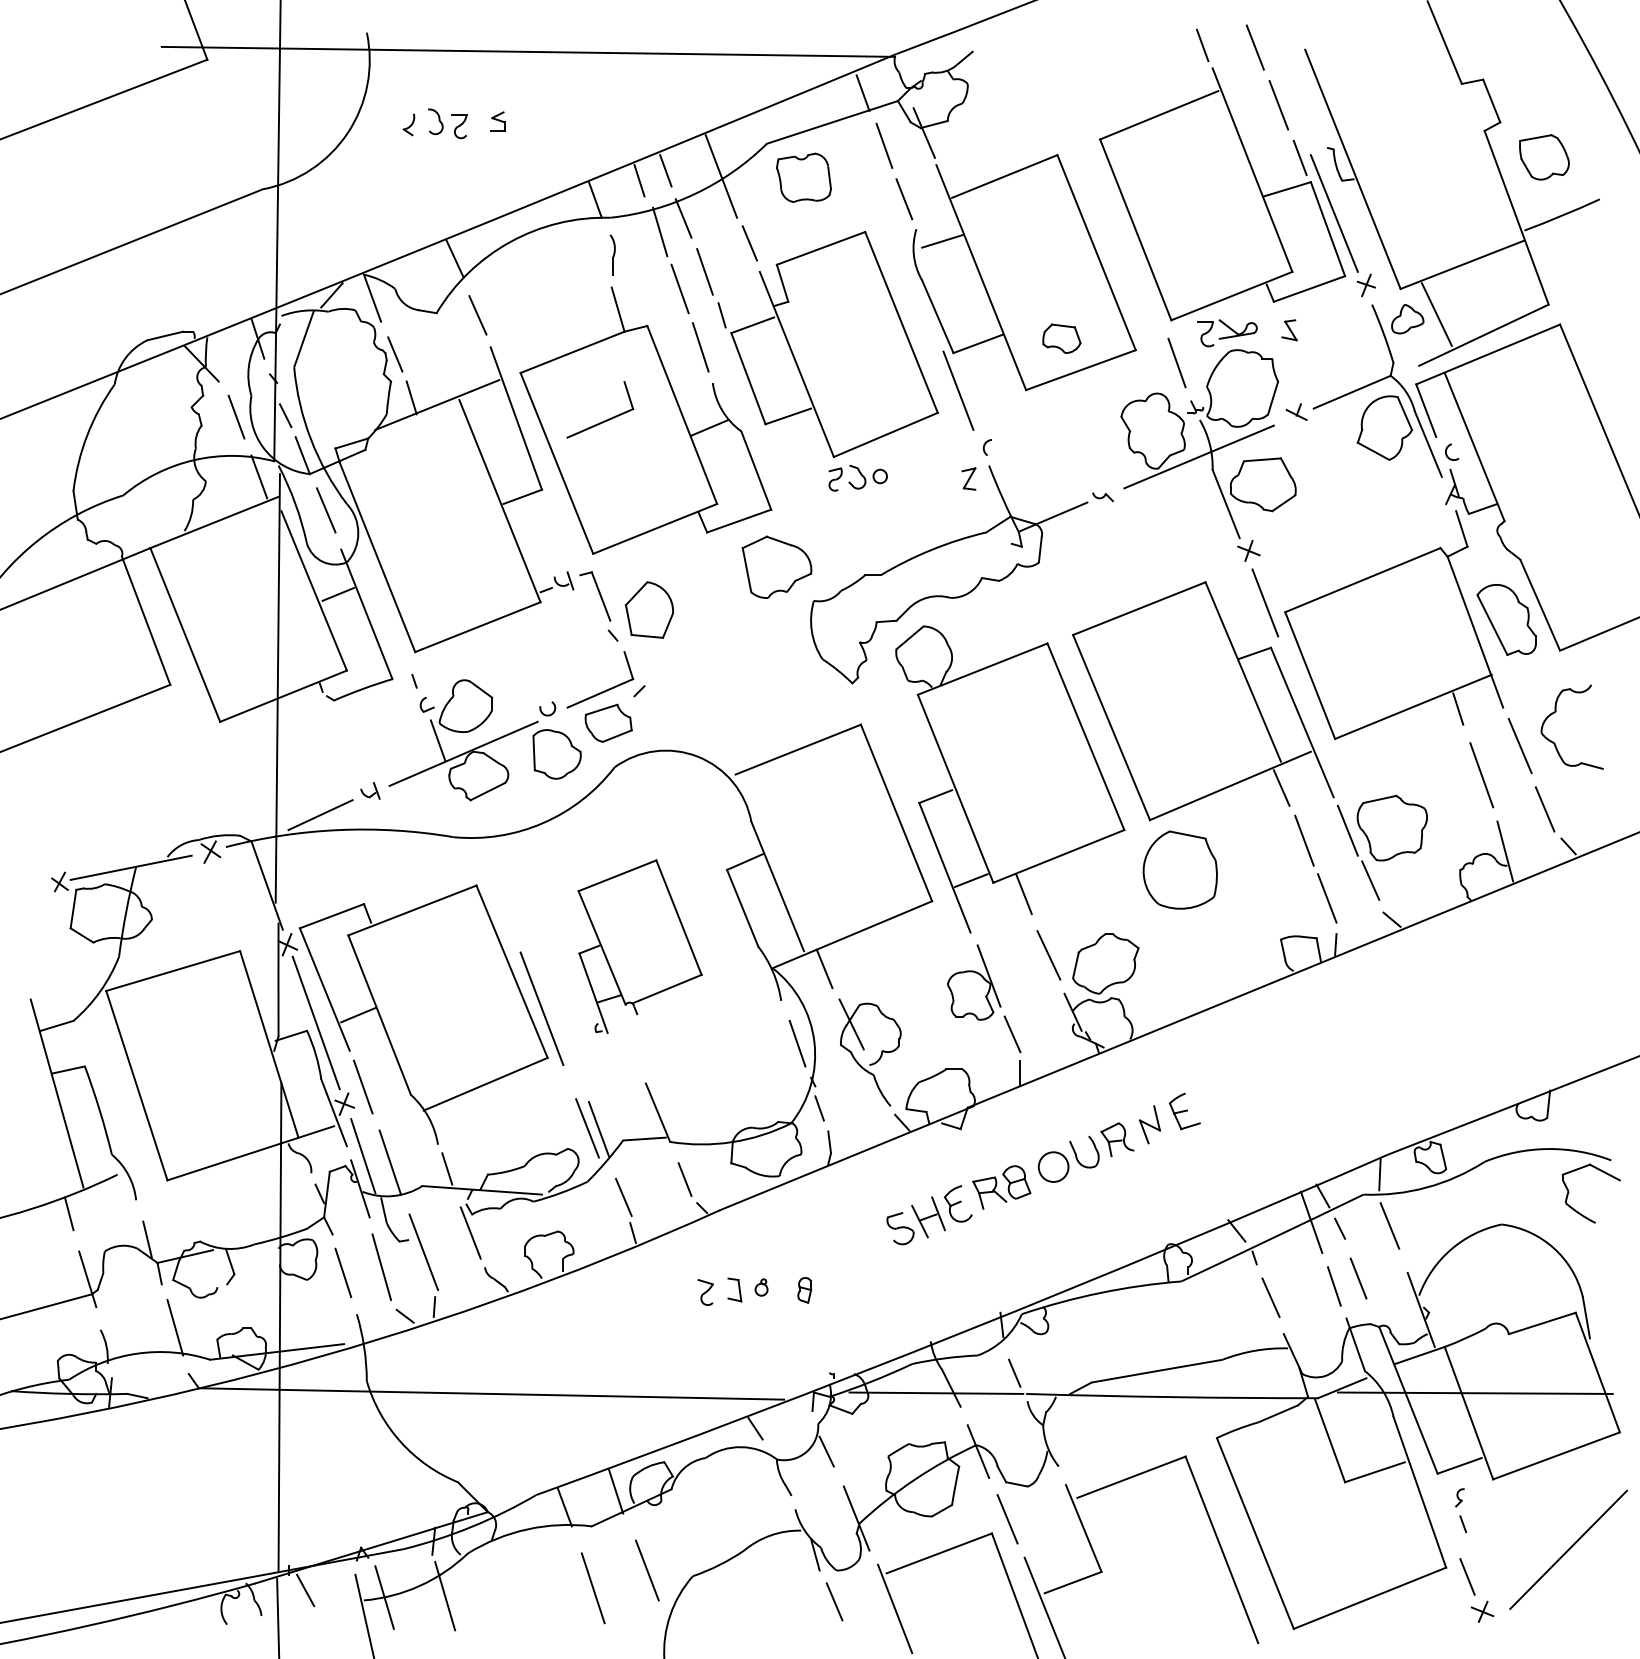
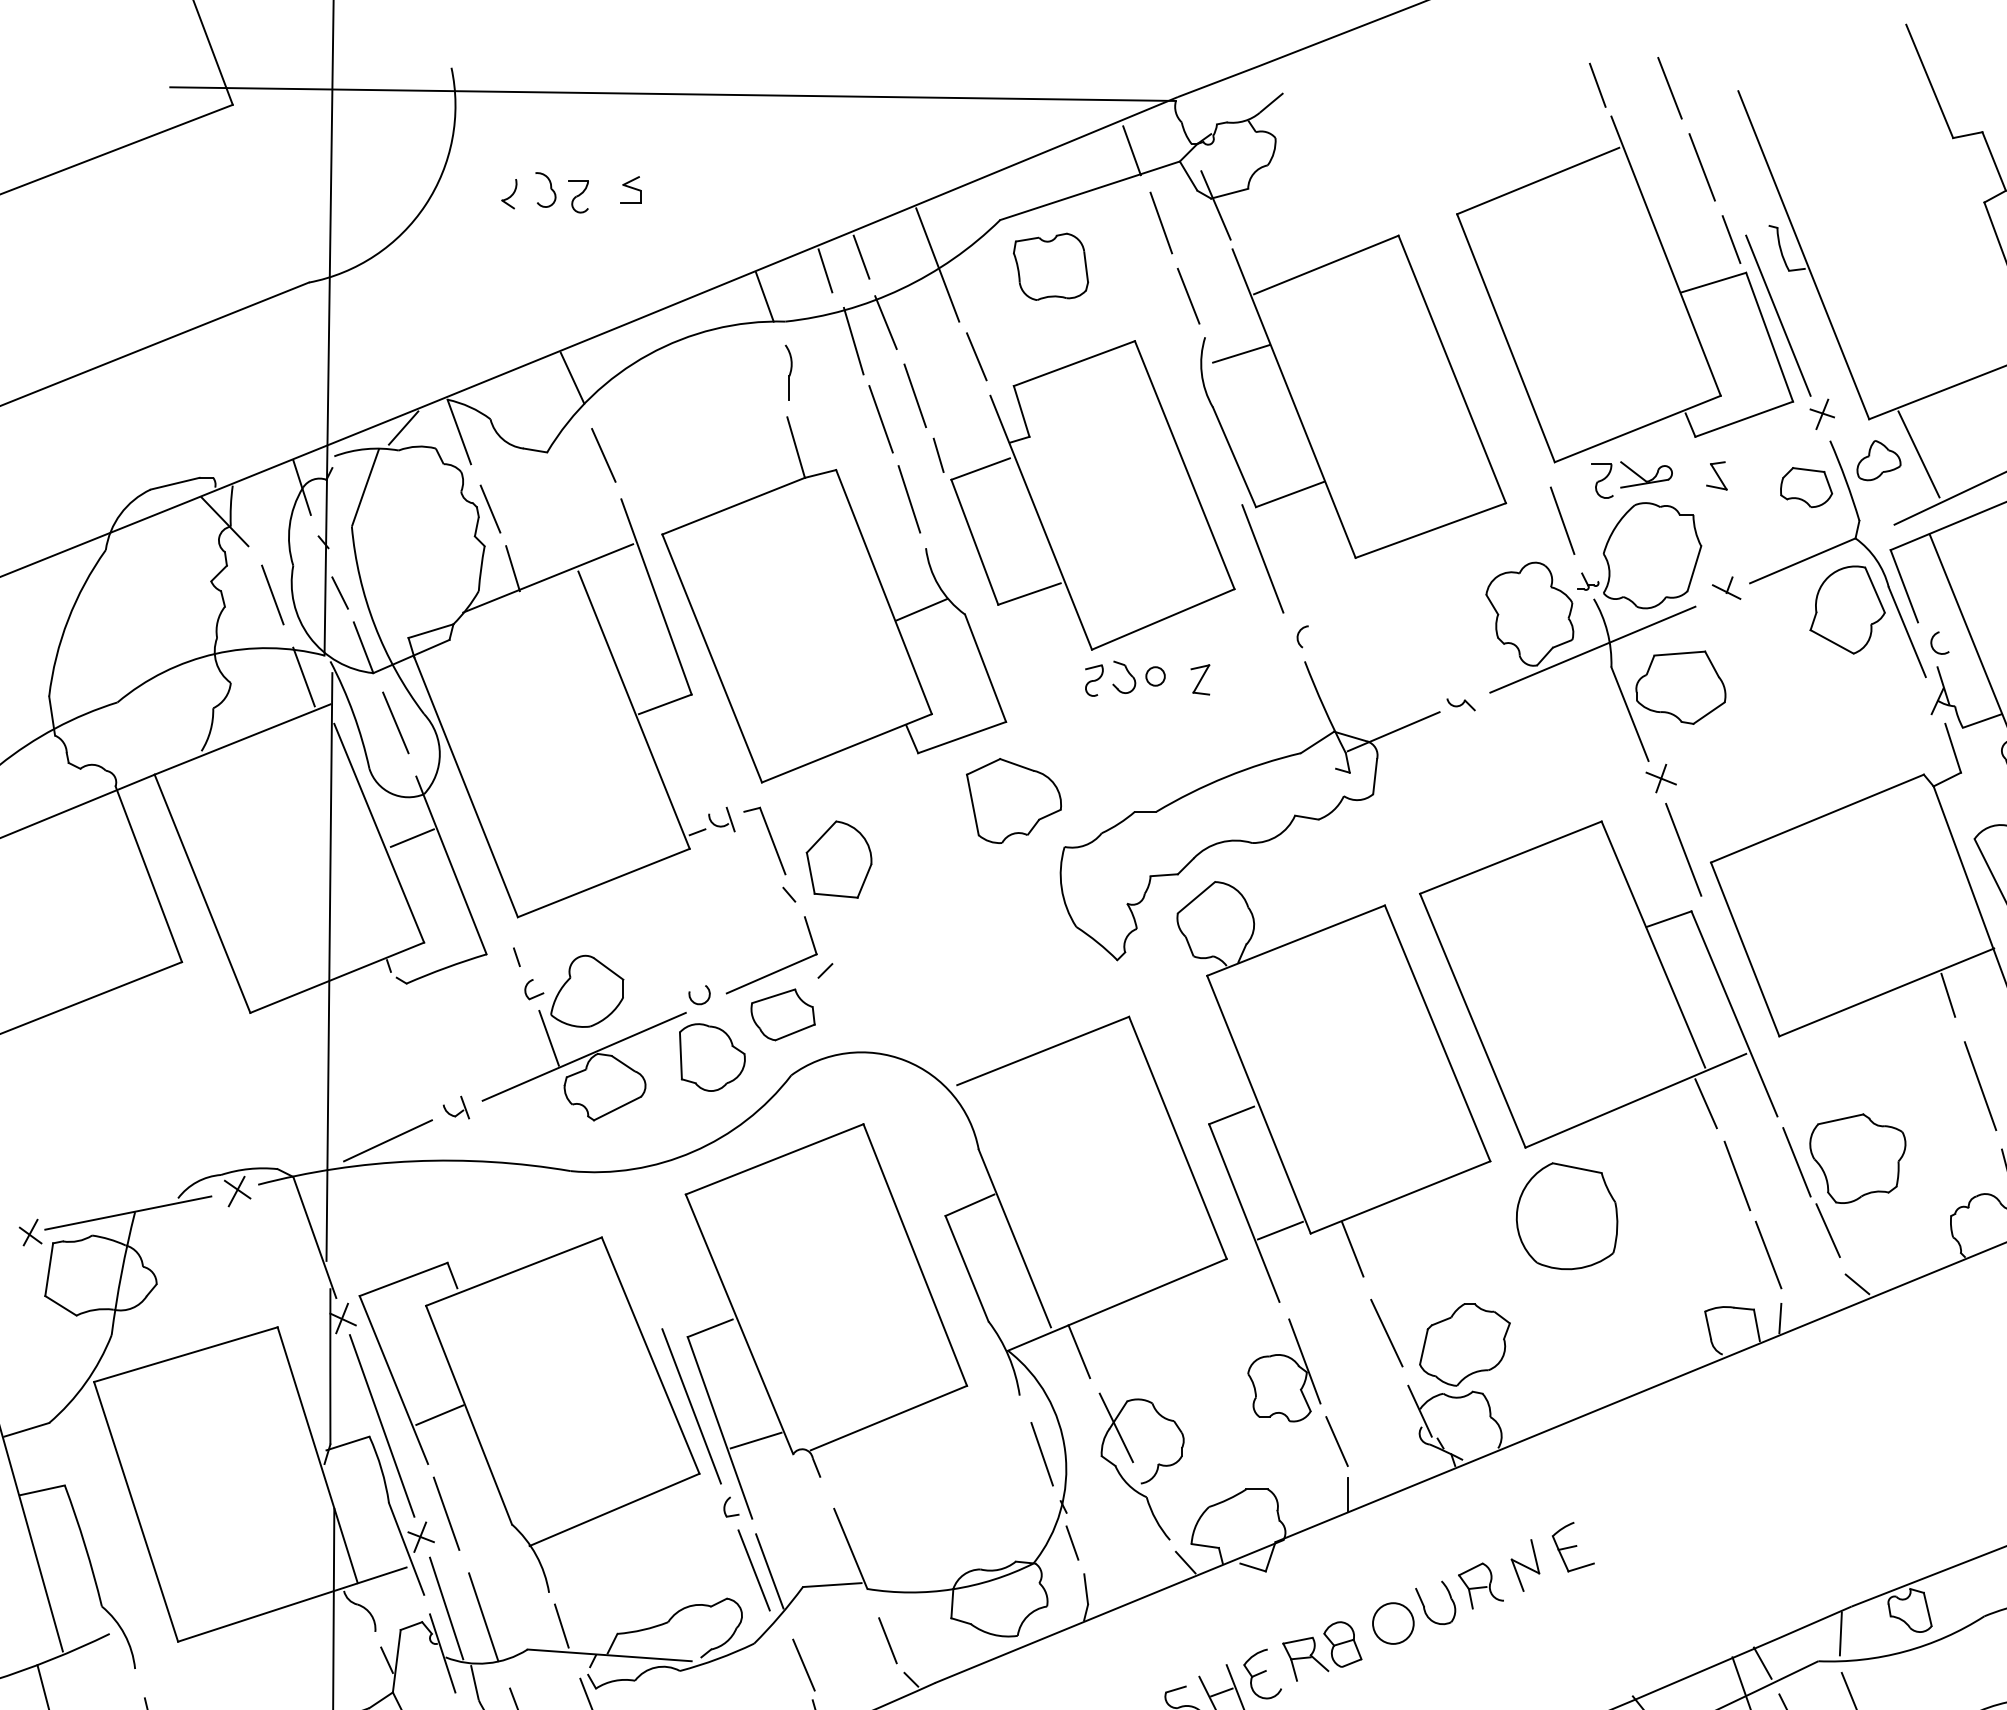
part: (1061, 338) -> (1805, 487), moved
part: (606, 419) -> (780, 598), removed
part: (968, 478) -> (1199, 679), moved
part: (639, 946) -> (825, 1320), size x1.67

